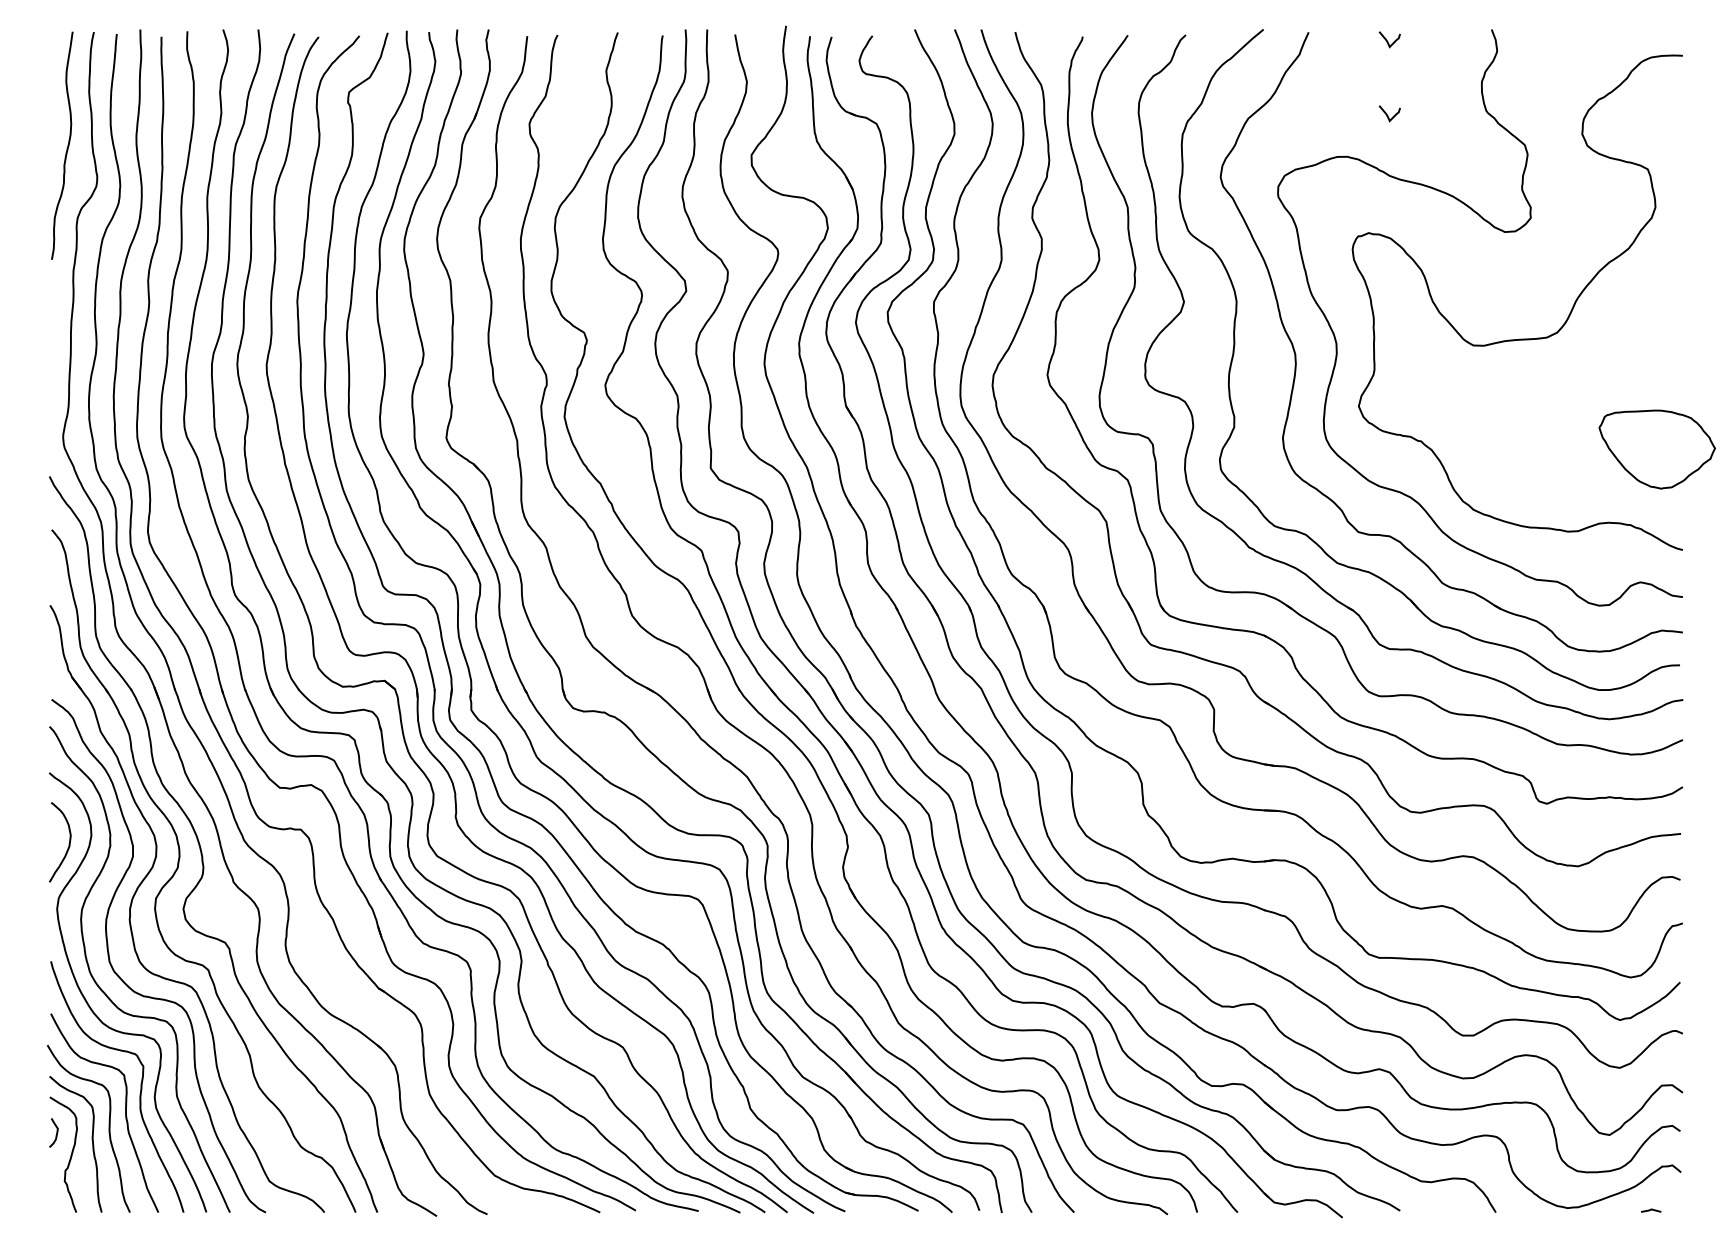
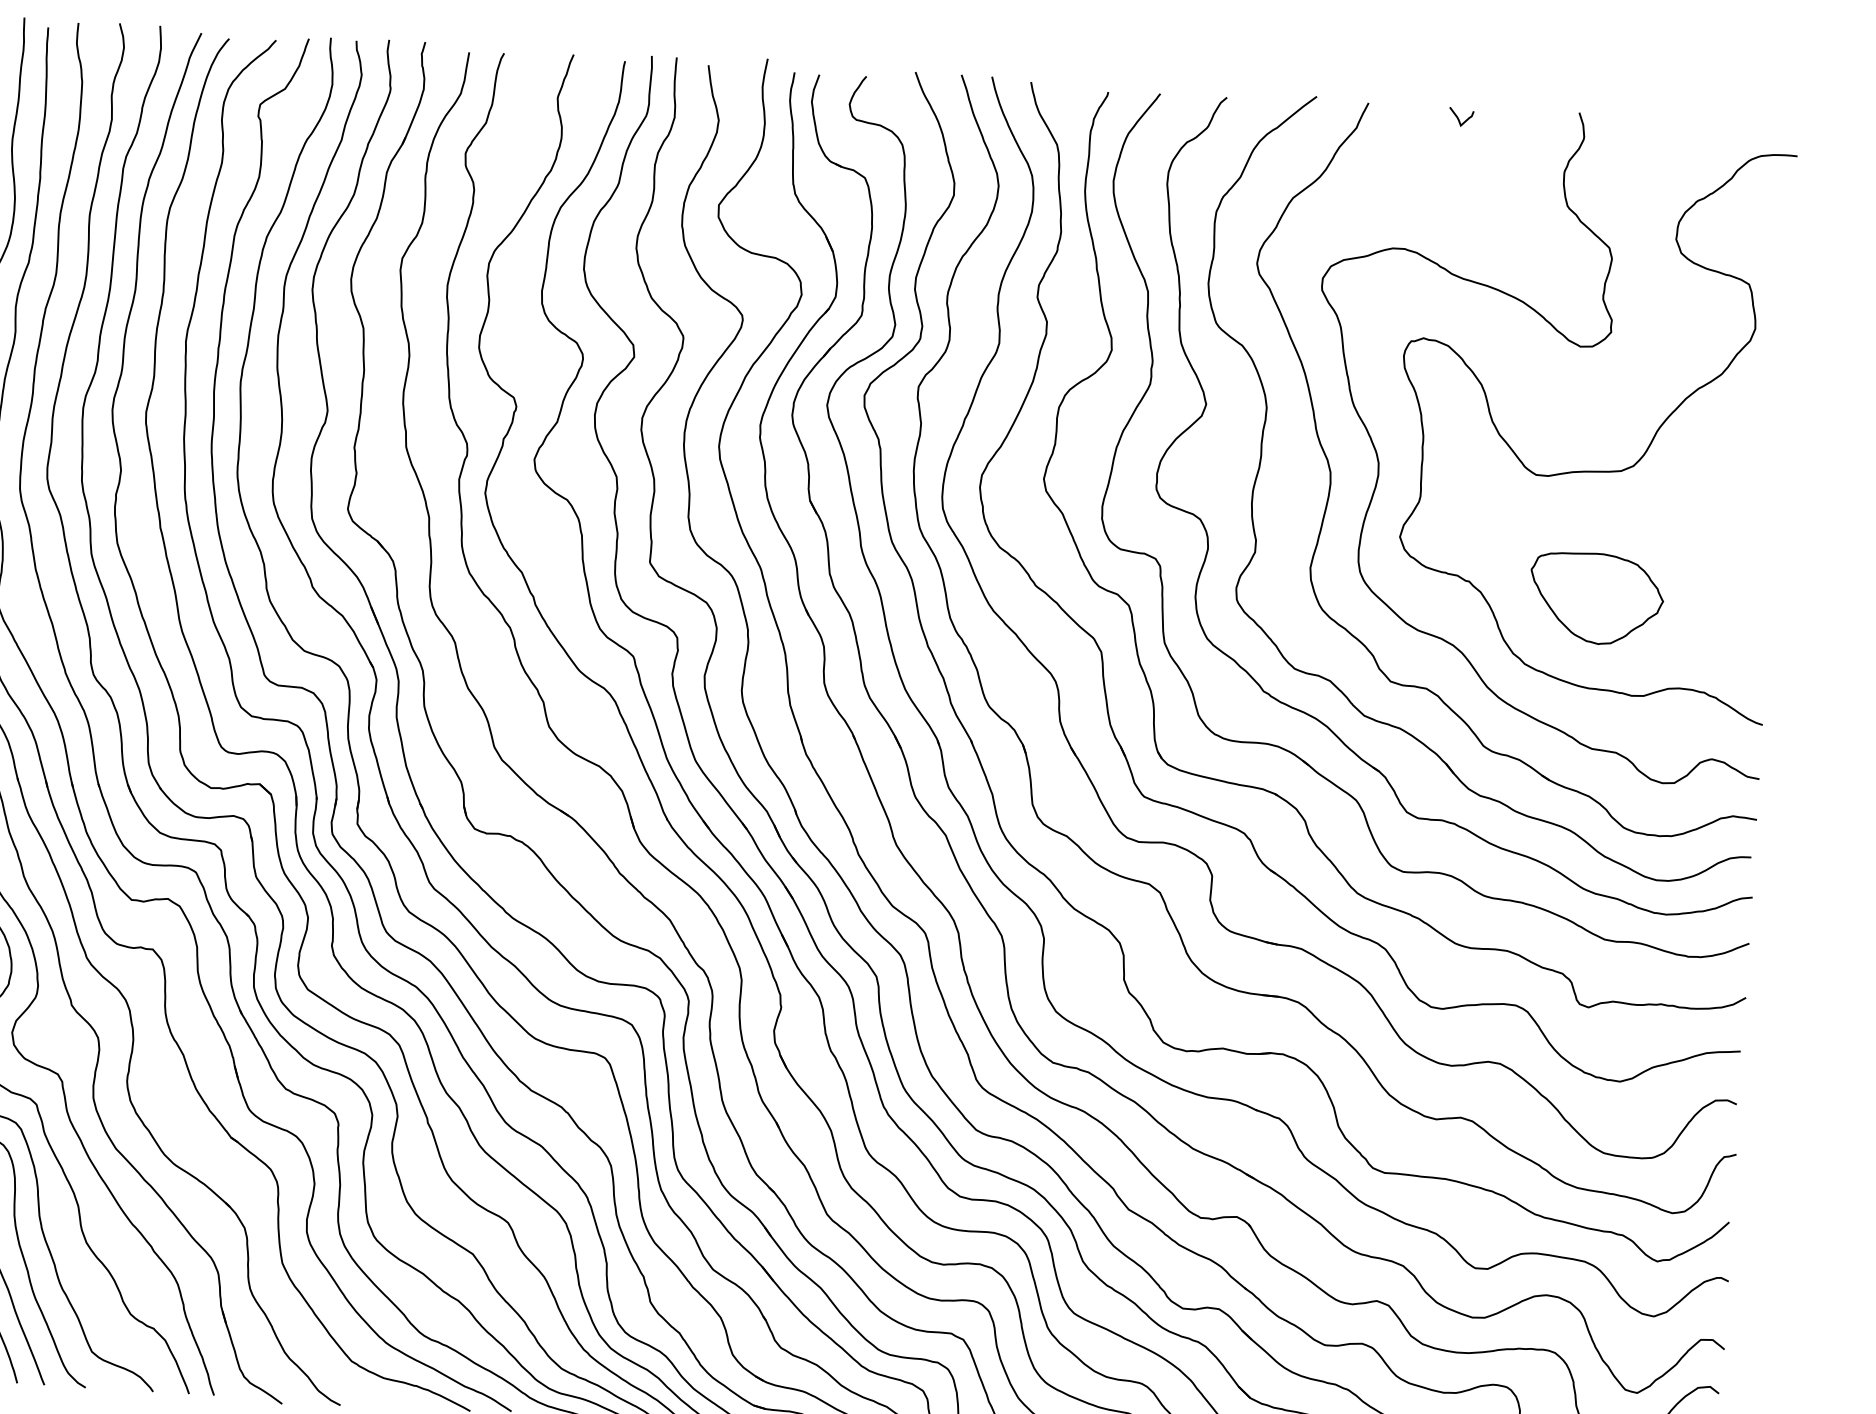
curve: (1387, 114) -> (1453, 203), removed
part: (1656, 449) -> (1595, 598), moved

